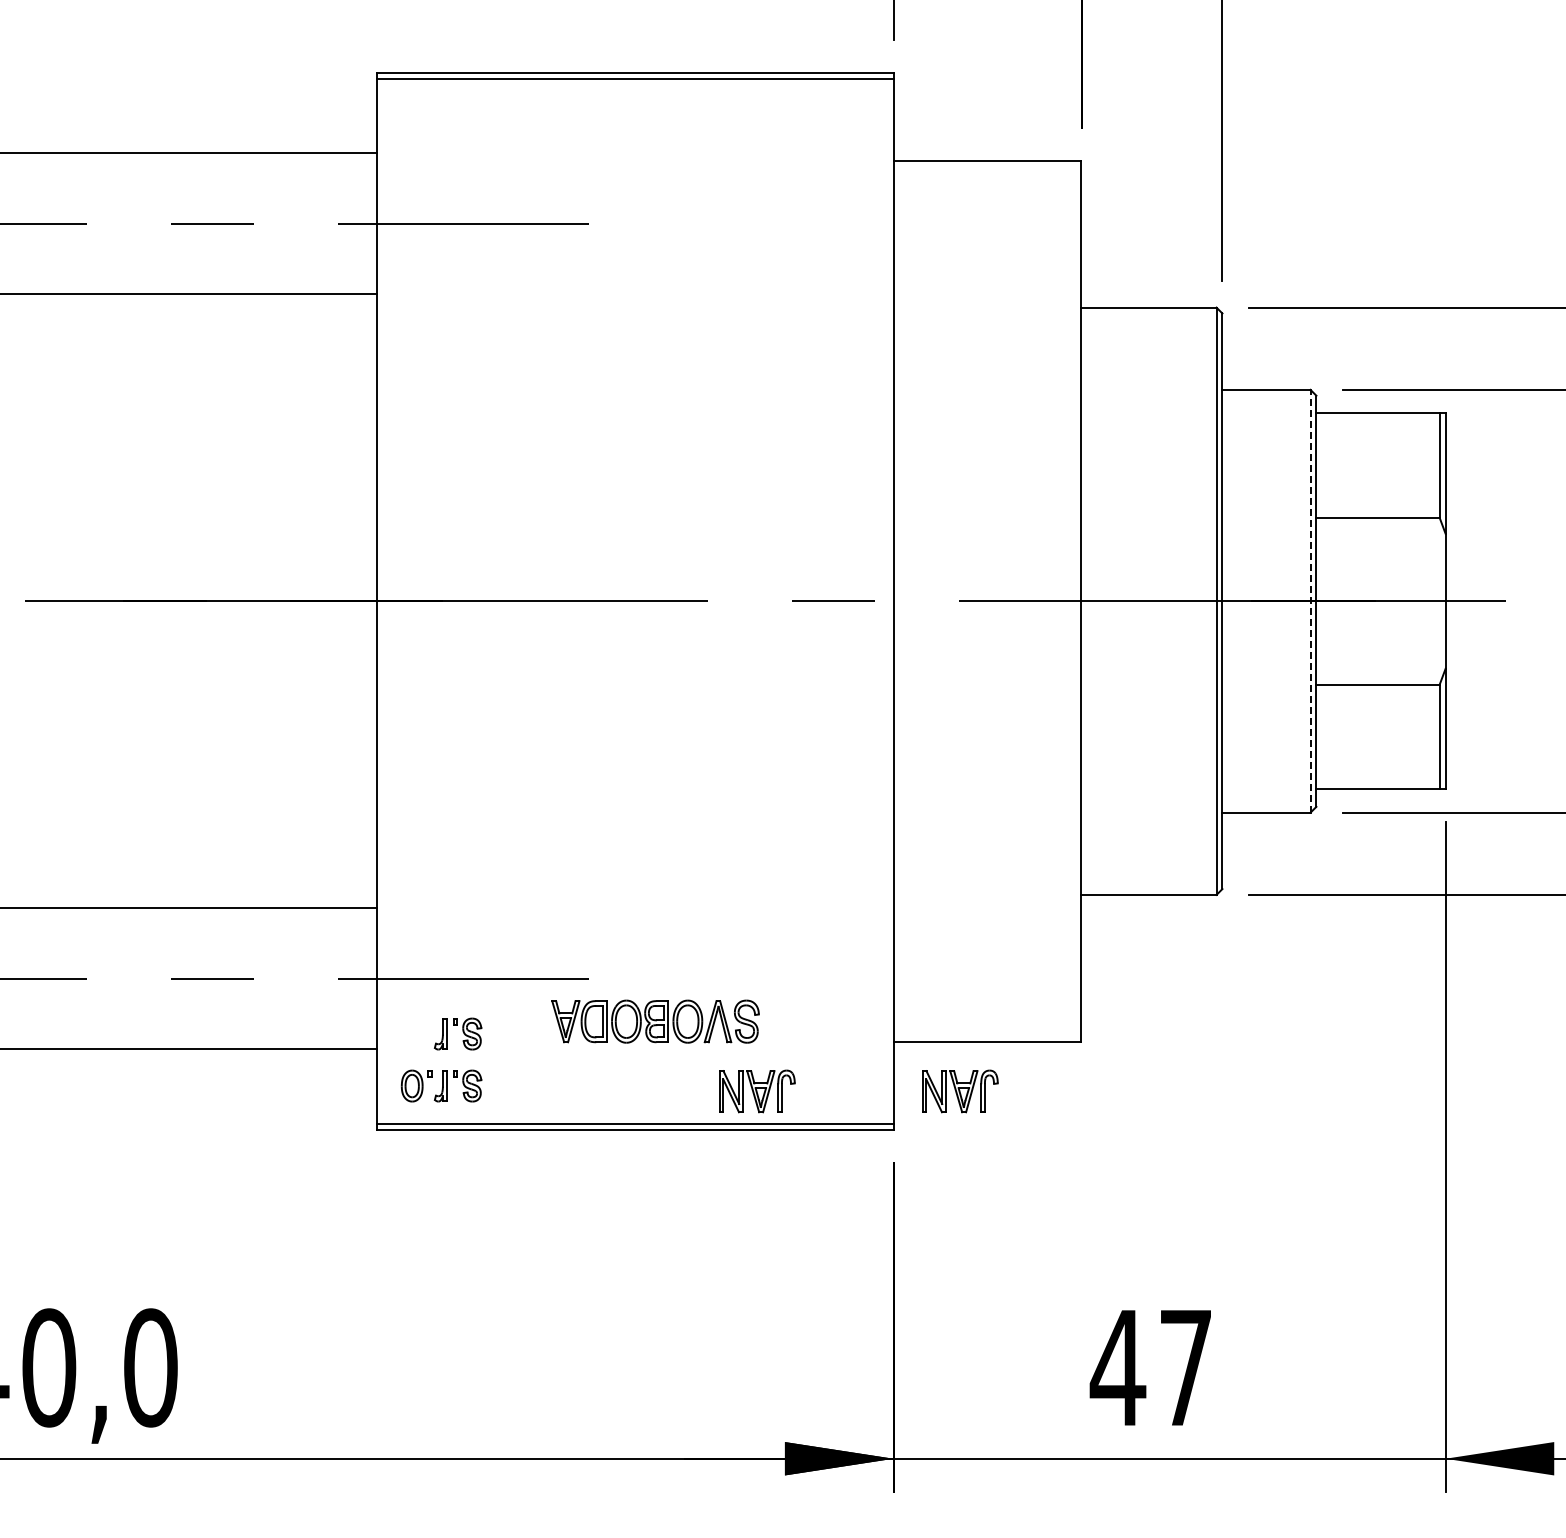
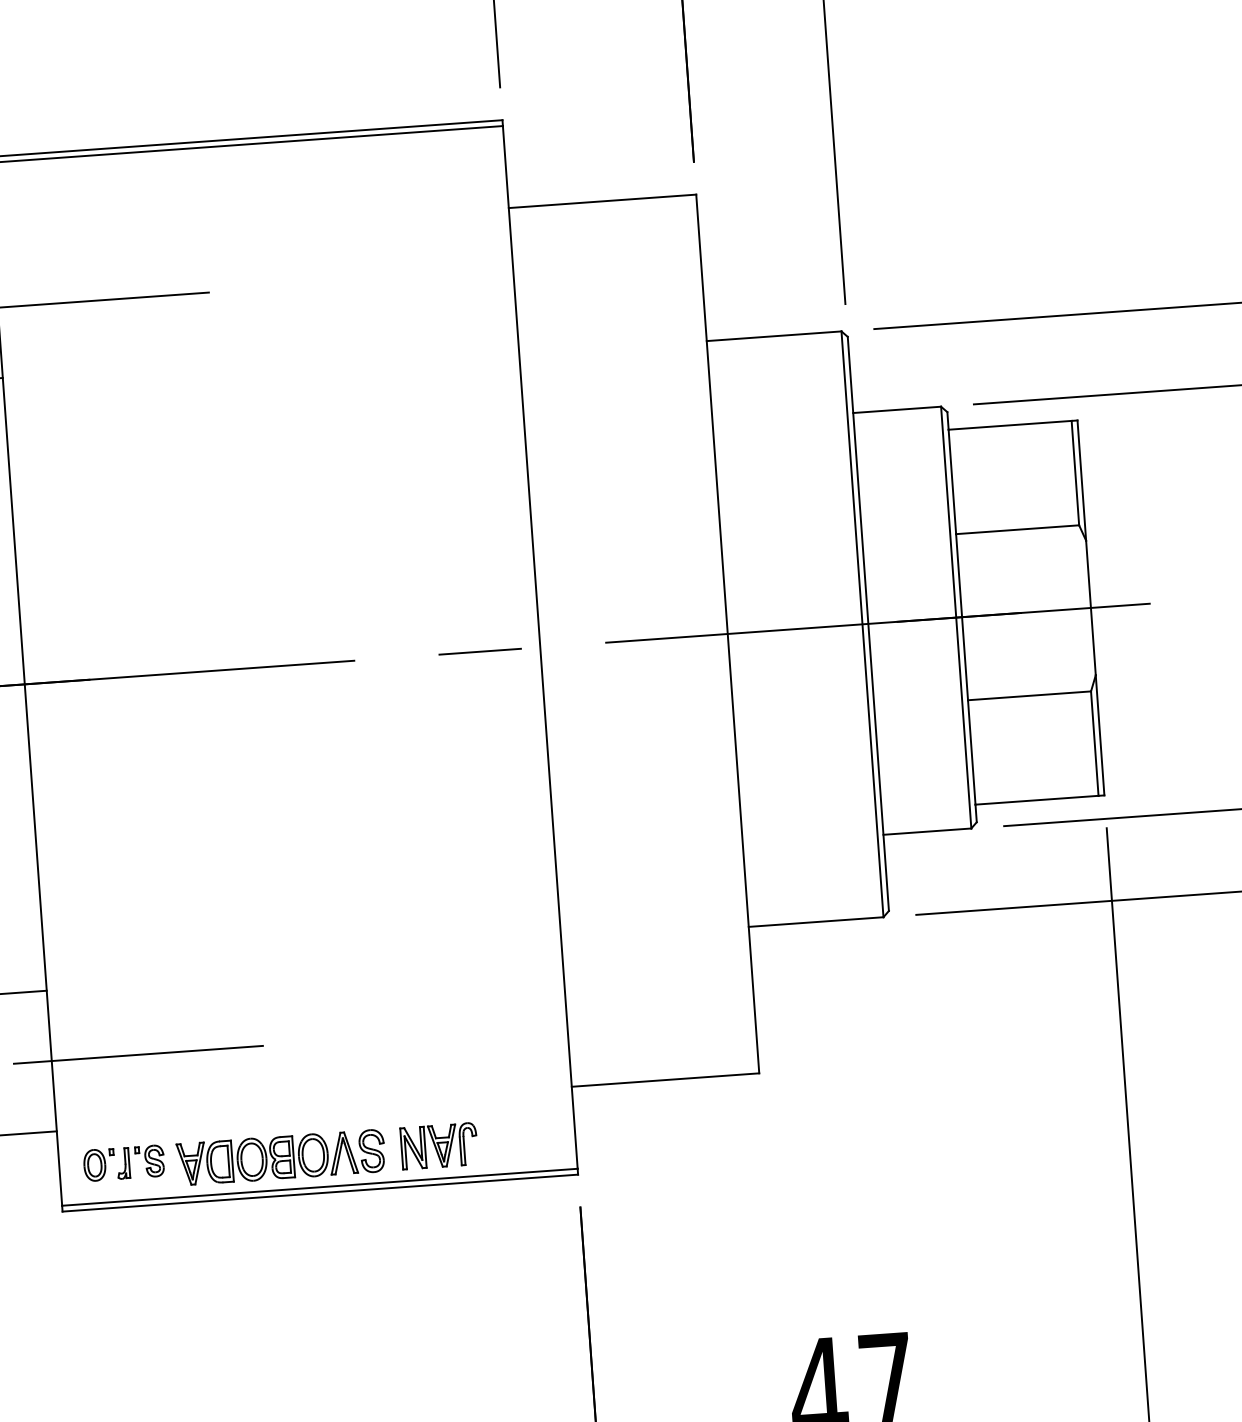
line: (1310, 600) -> (956, 616), dashed -> solid
part: (655, 1021) -> (281, 1157), moved
part: (458, 1033) -> (137, 1109), removed
part: (960, 1091) -> (642, 1131), removed

